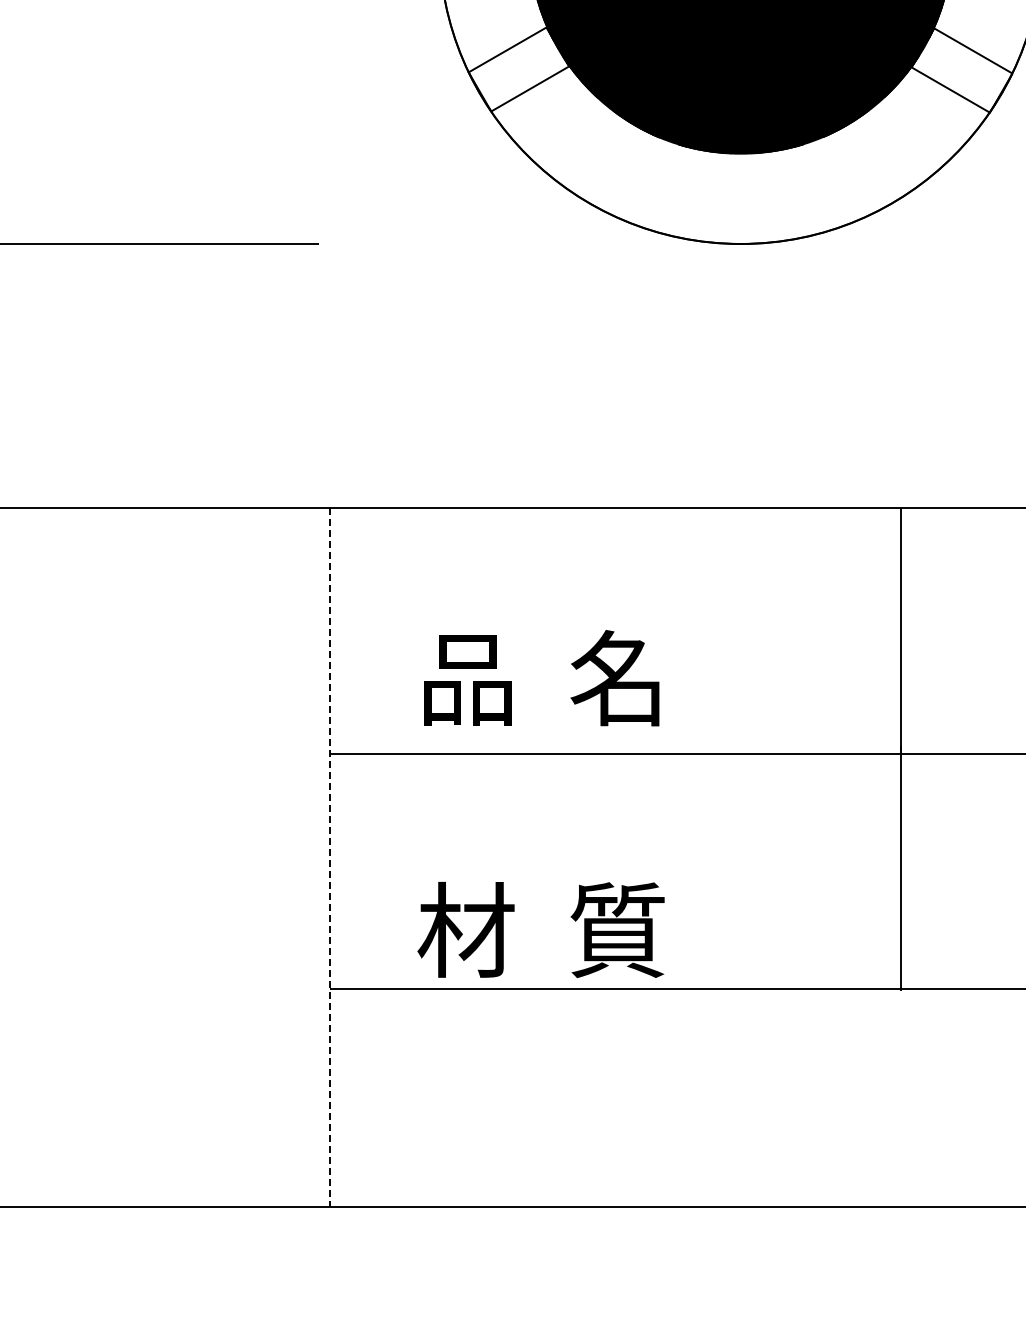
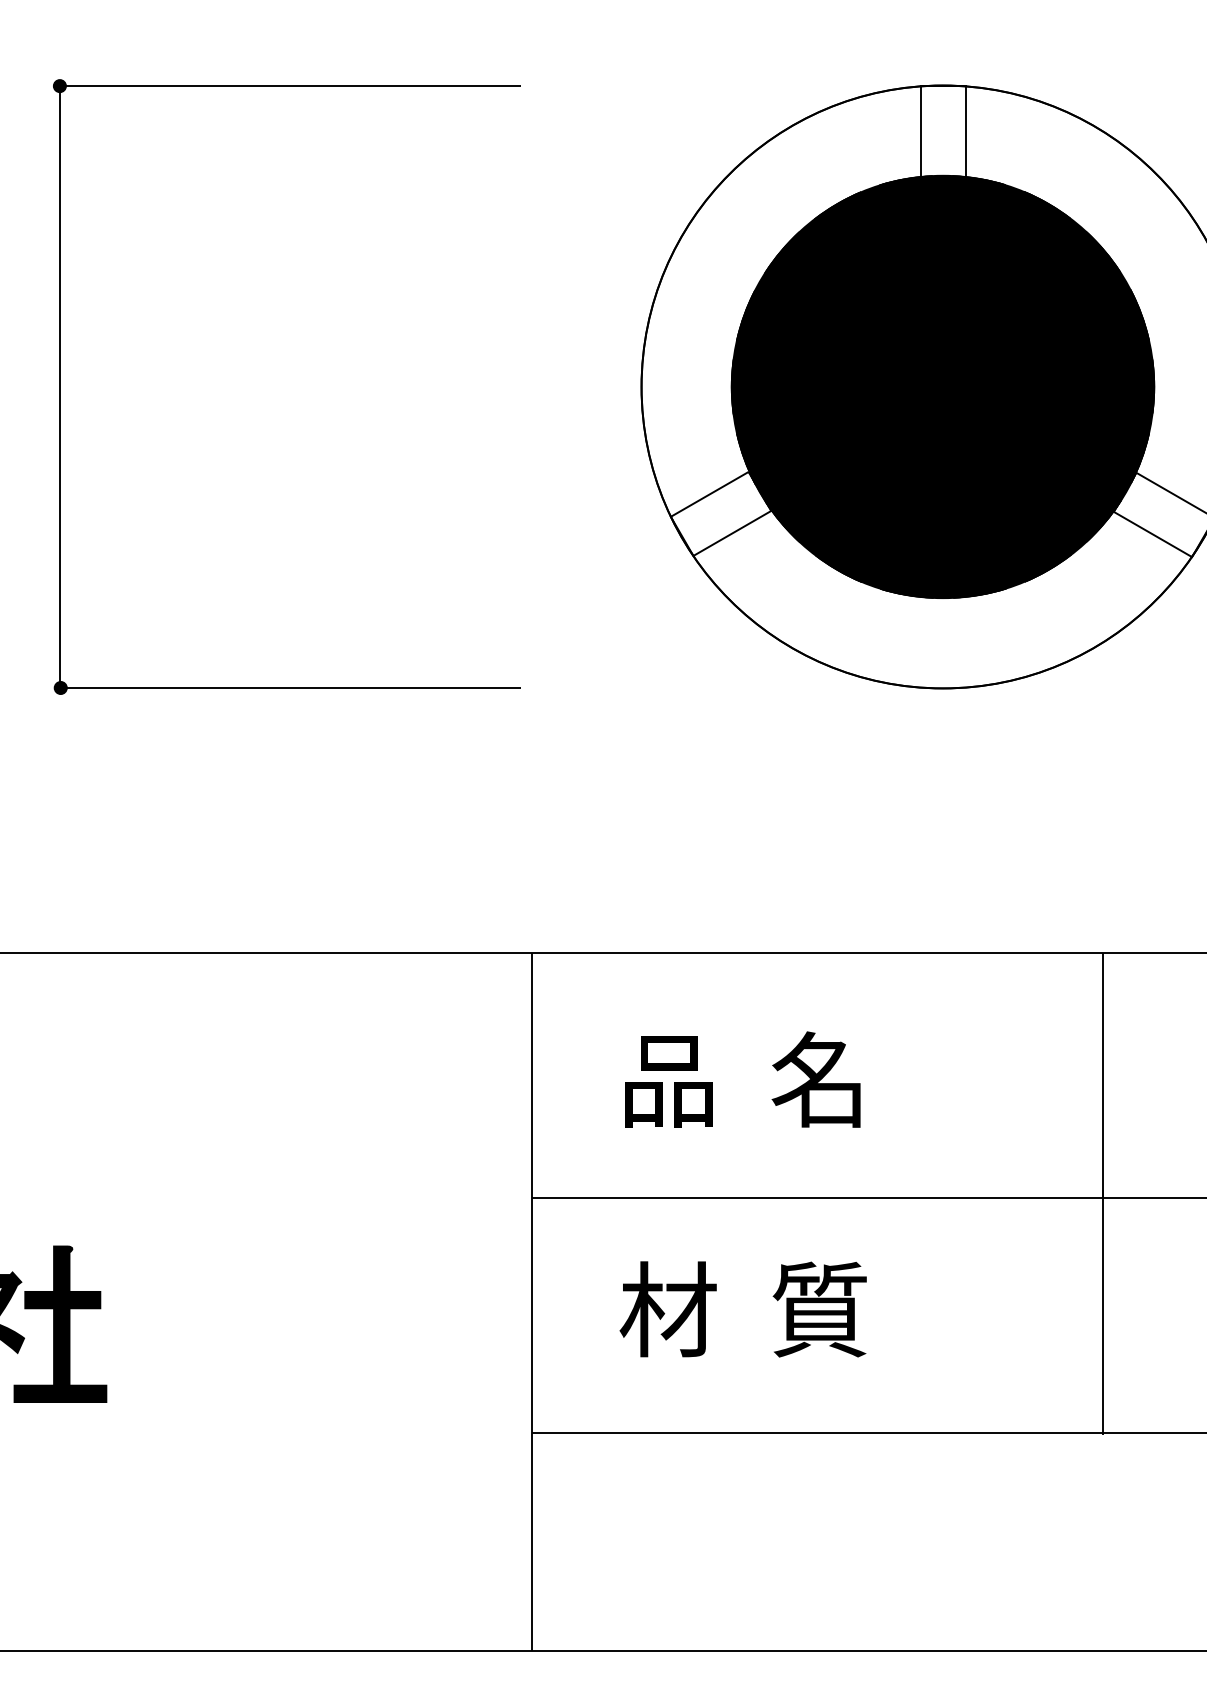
text: (541, 678) -> (742, 1079), moved
line: (329, 858) -> (531, 1302), dashed -> solid
text: (540, 930) -> (742, 1309), moved

